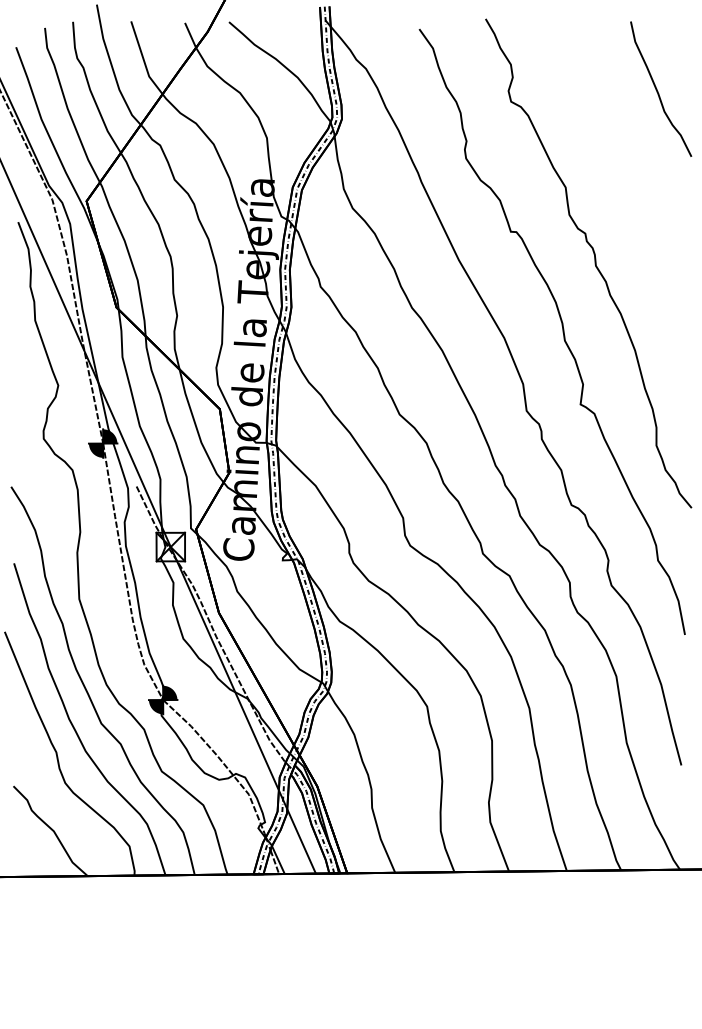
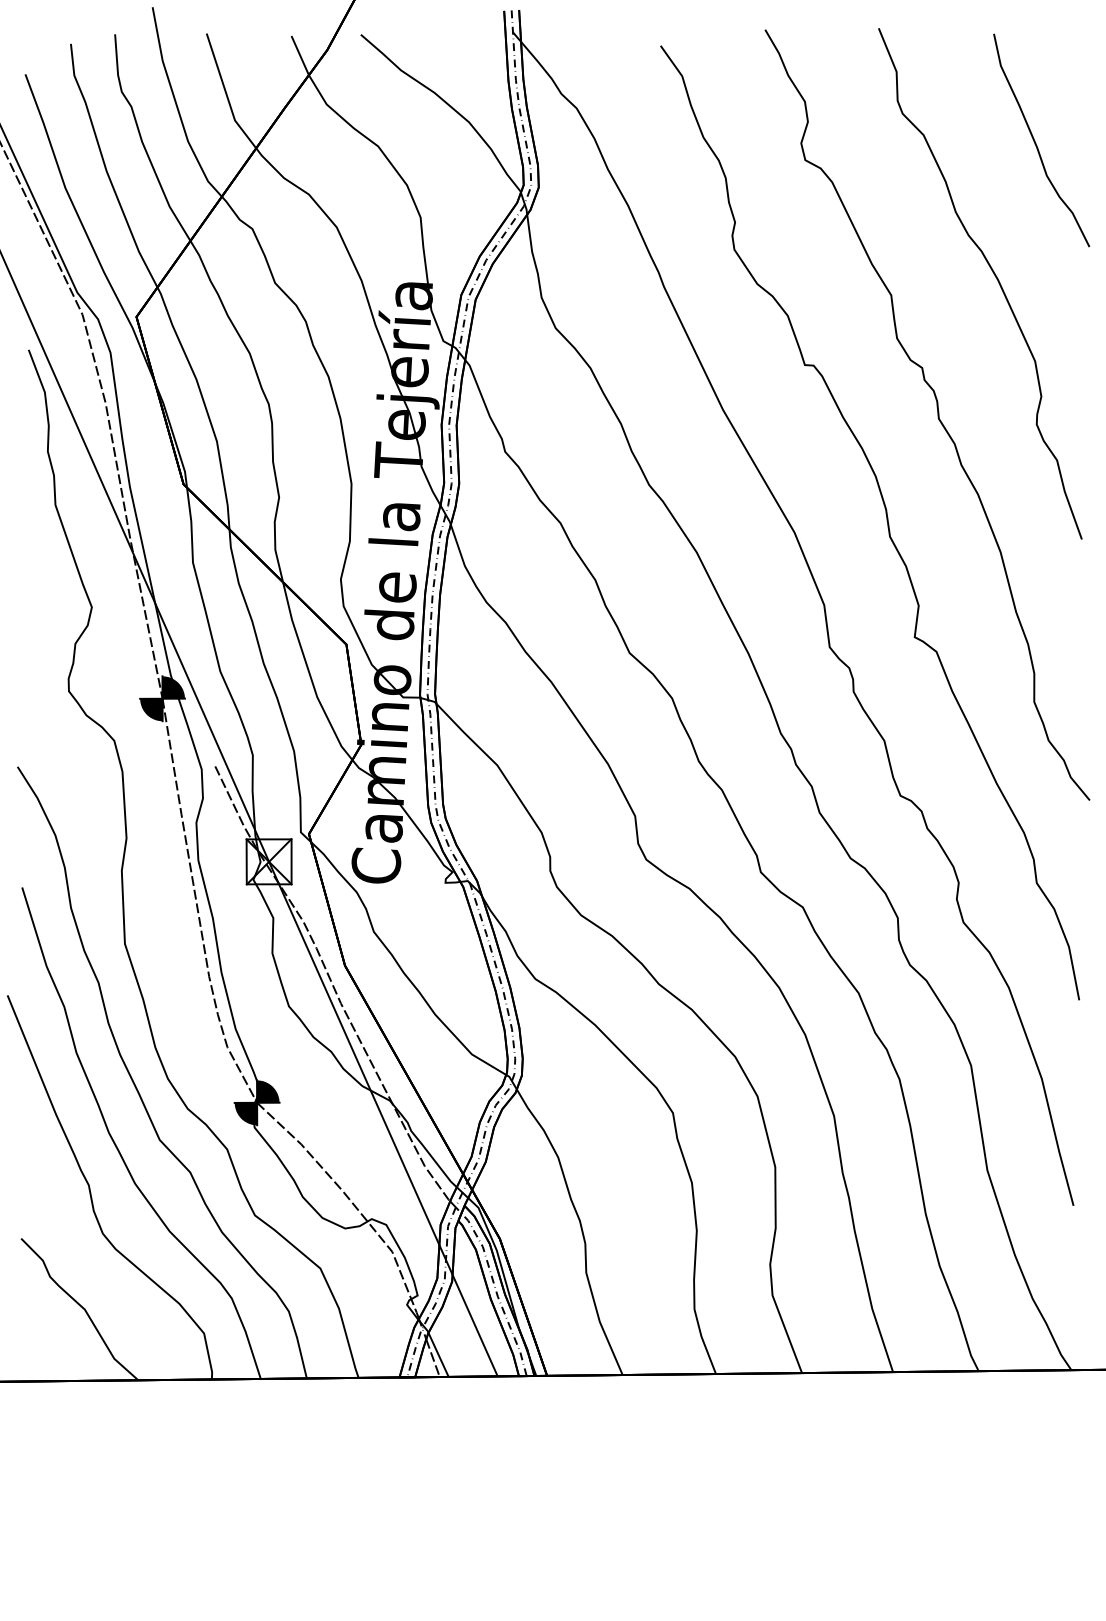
curve: (630, 174) -> (993, 274), added

